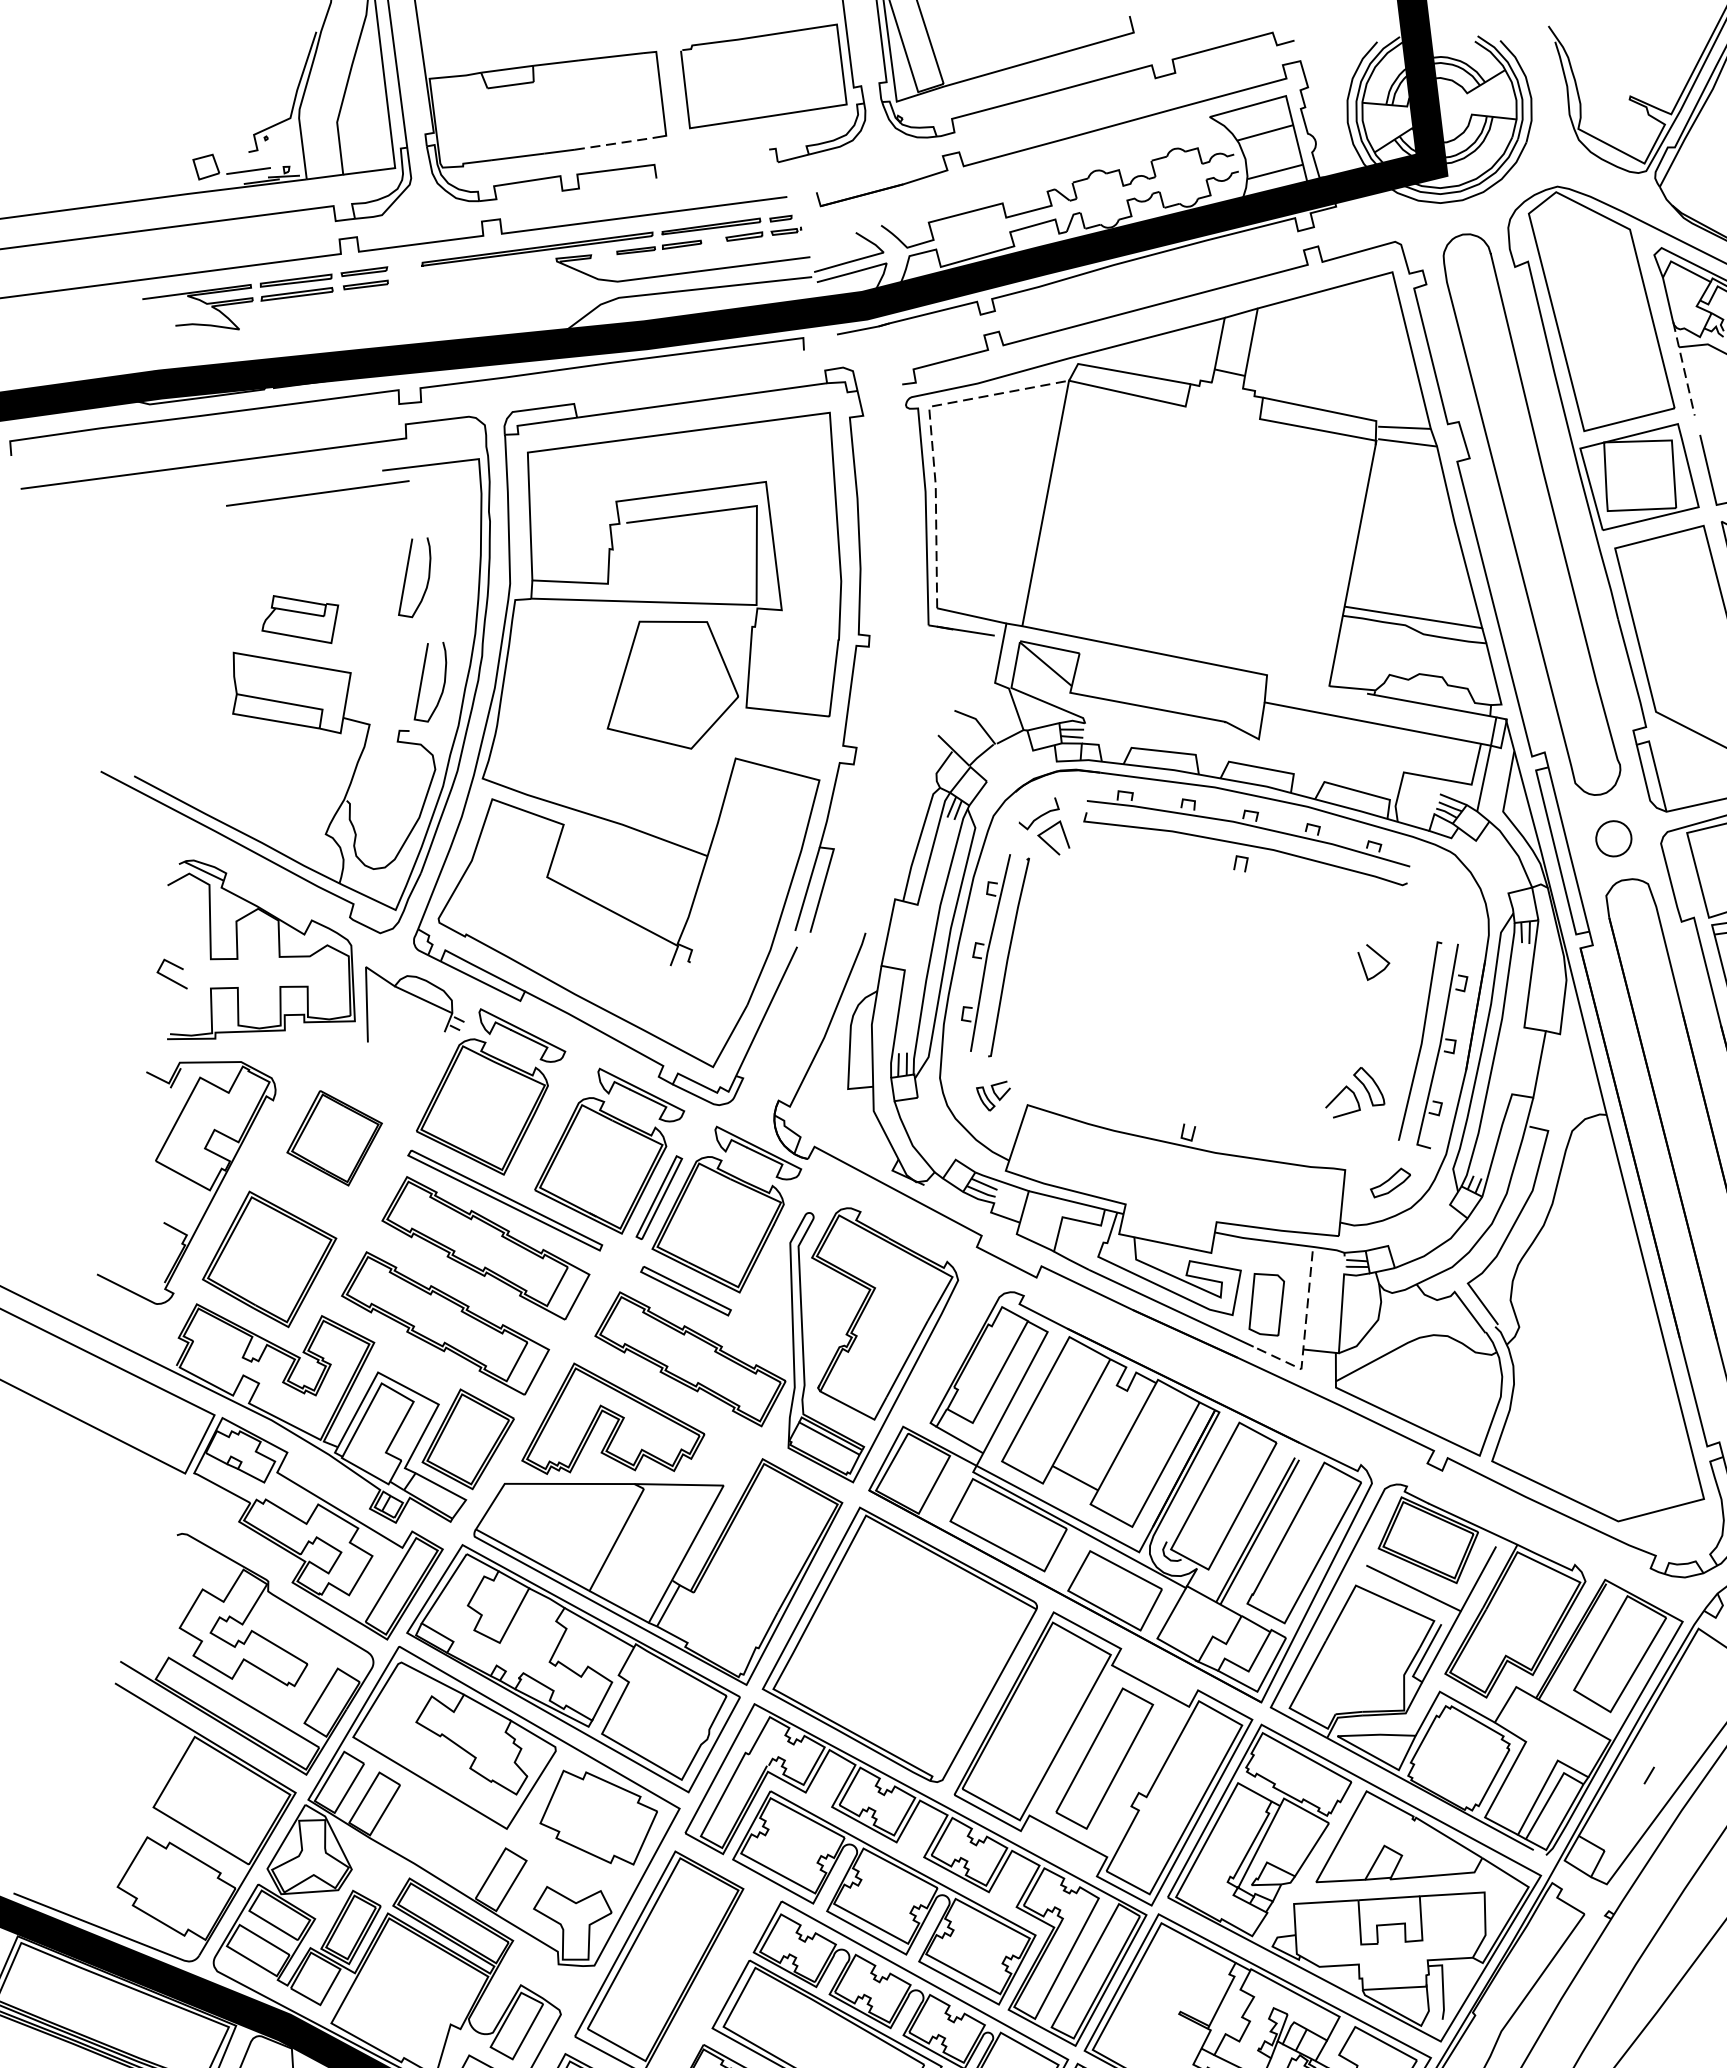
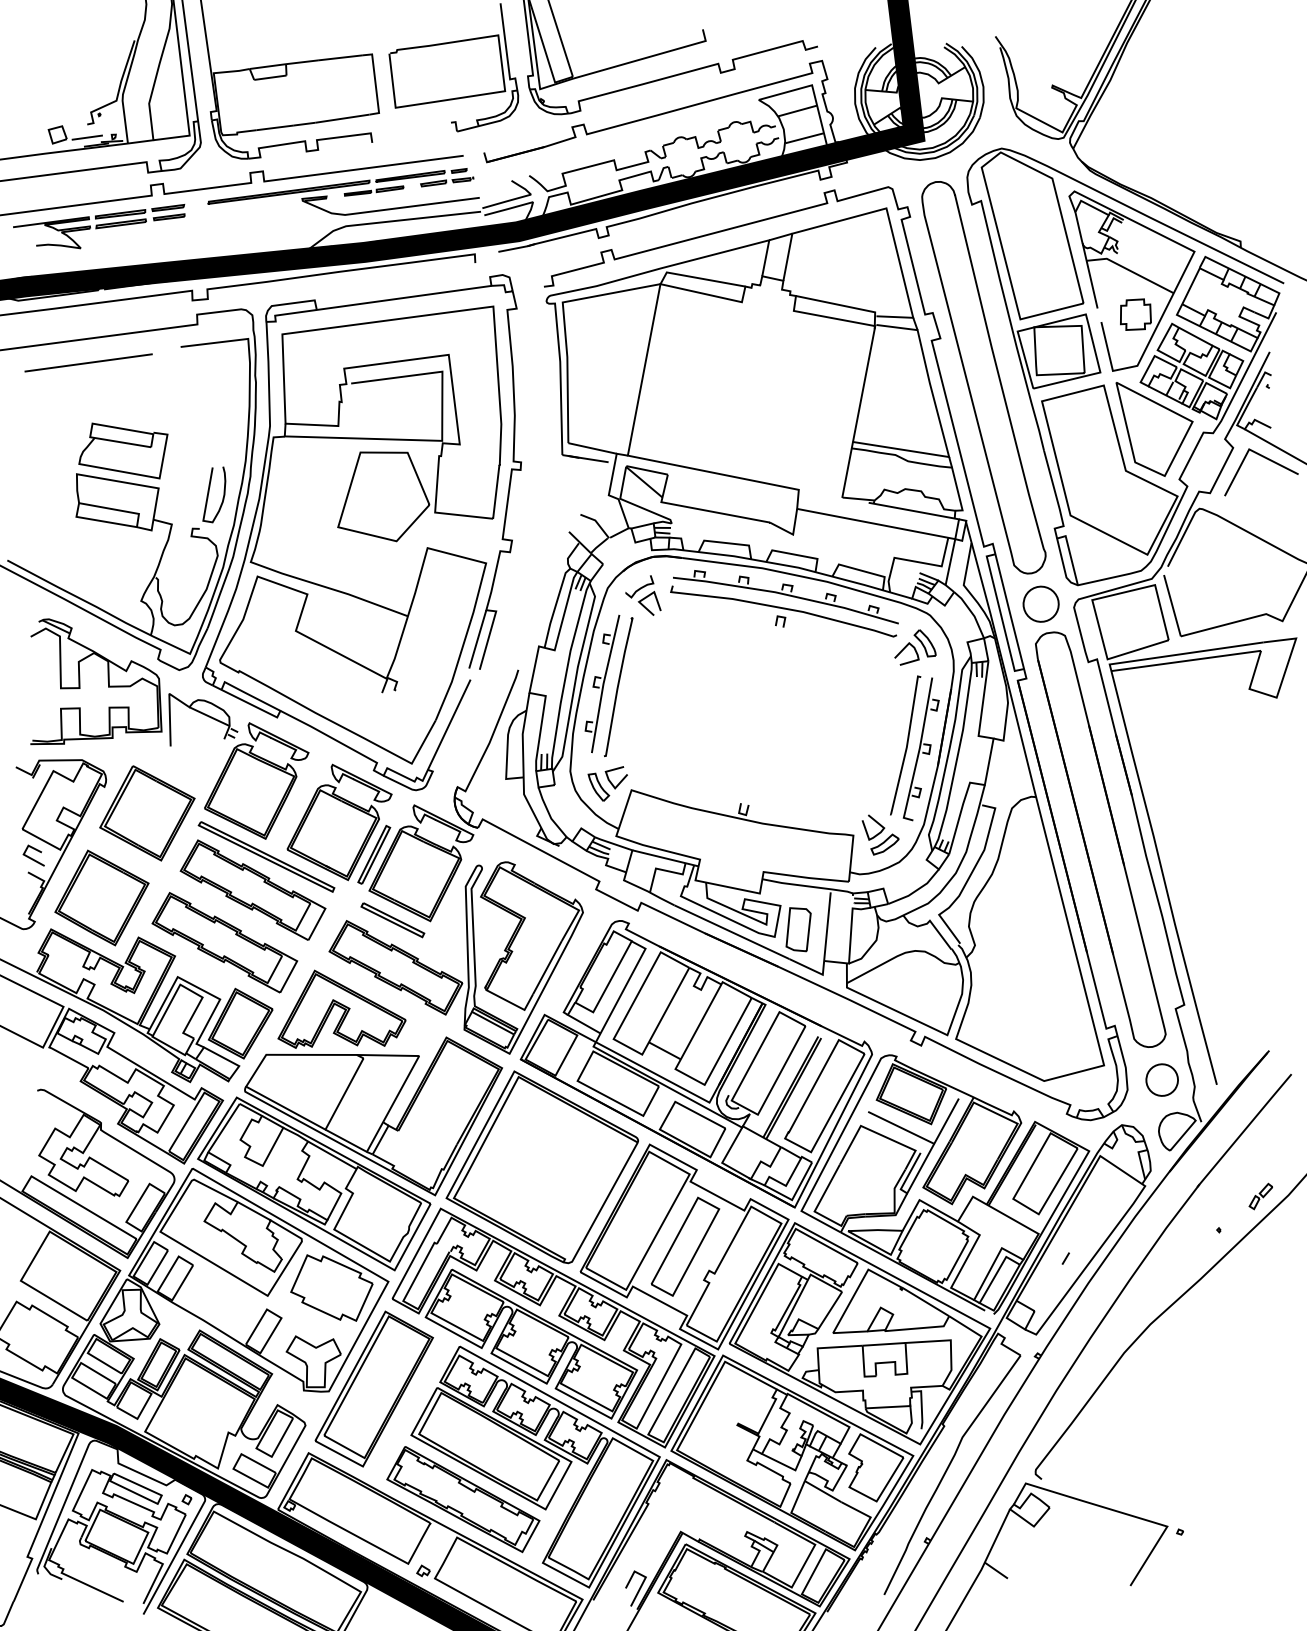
line: (613, 143) -> (342, 118), dashed -> solid
line: (1683, 368) -> (1089, 275), dashed -> solid
line: (931, 437) -> (564, 323), dashed -> solid
line: (317, 492) -> (88, 362), moved
curve: (407, 575) -> (198, 420), removed
part: (300, 618) -> (123, 450), size x1.67
part: (1612, 837) -> (1040, 603), size x1.43
curve: (1378, 956) -> (876, 823), moved
line: (168, 976) -> (31, 857), moved
part: (1355, 1092) -> (915, 647), moved
part: (993, 1095) -> (607, 783), size x1.67
part: (334, 1138) -> (147, 813), size x1.43
line: (1303, 1337) -> (824, 952), dashed -> solid

